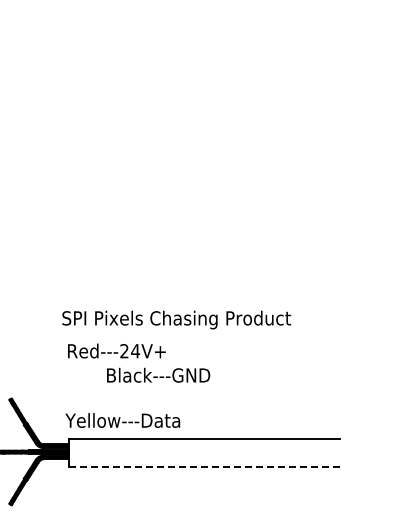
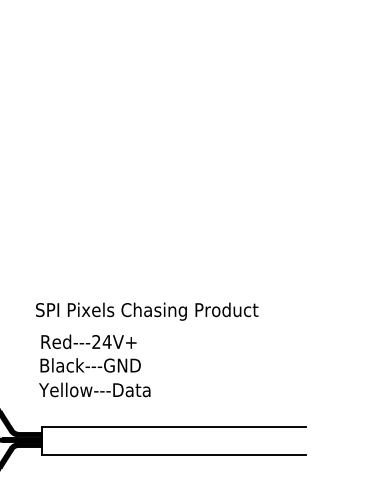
text: (158, 374) -> (90, 364), moved
text: (122, 420) -> (94, 389), moved
line: (203, 466) -> (173, 454), dashed -> solid

